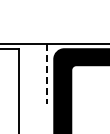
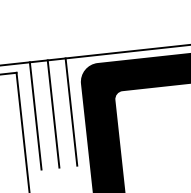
line: (26, 74) -> (35, 116), added
line: (36, 74) -> (53, 114), added
line: (46, 74) -> (71, 112), dashed -> solid

